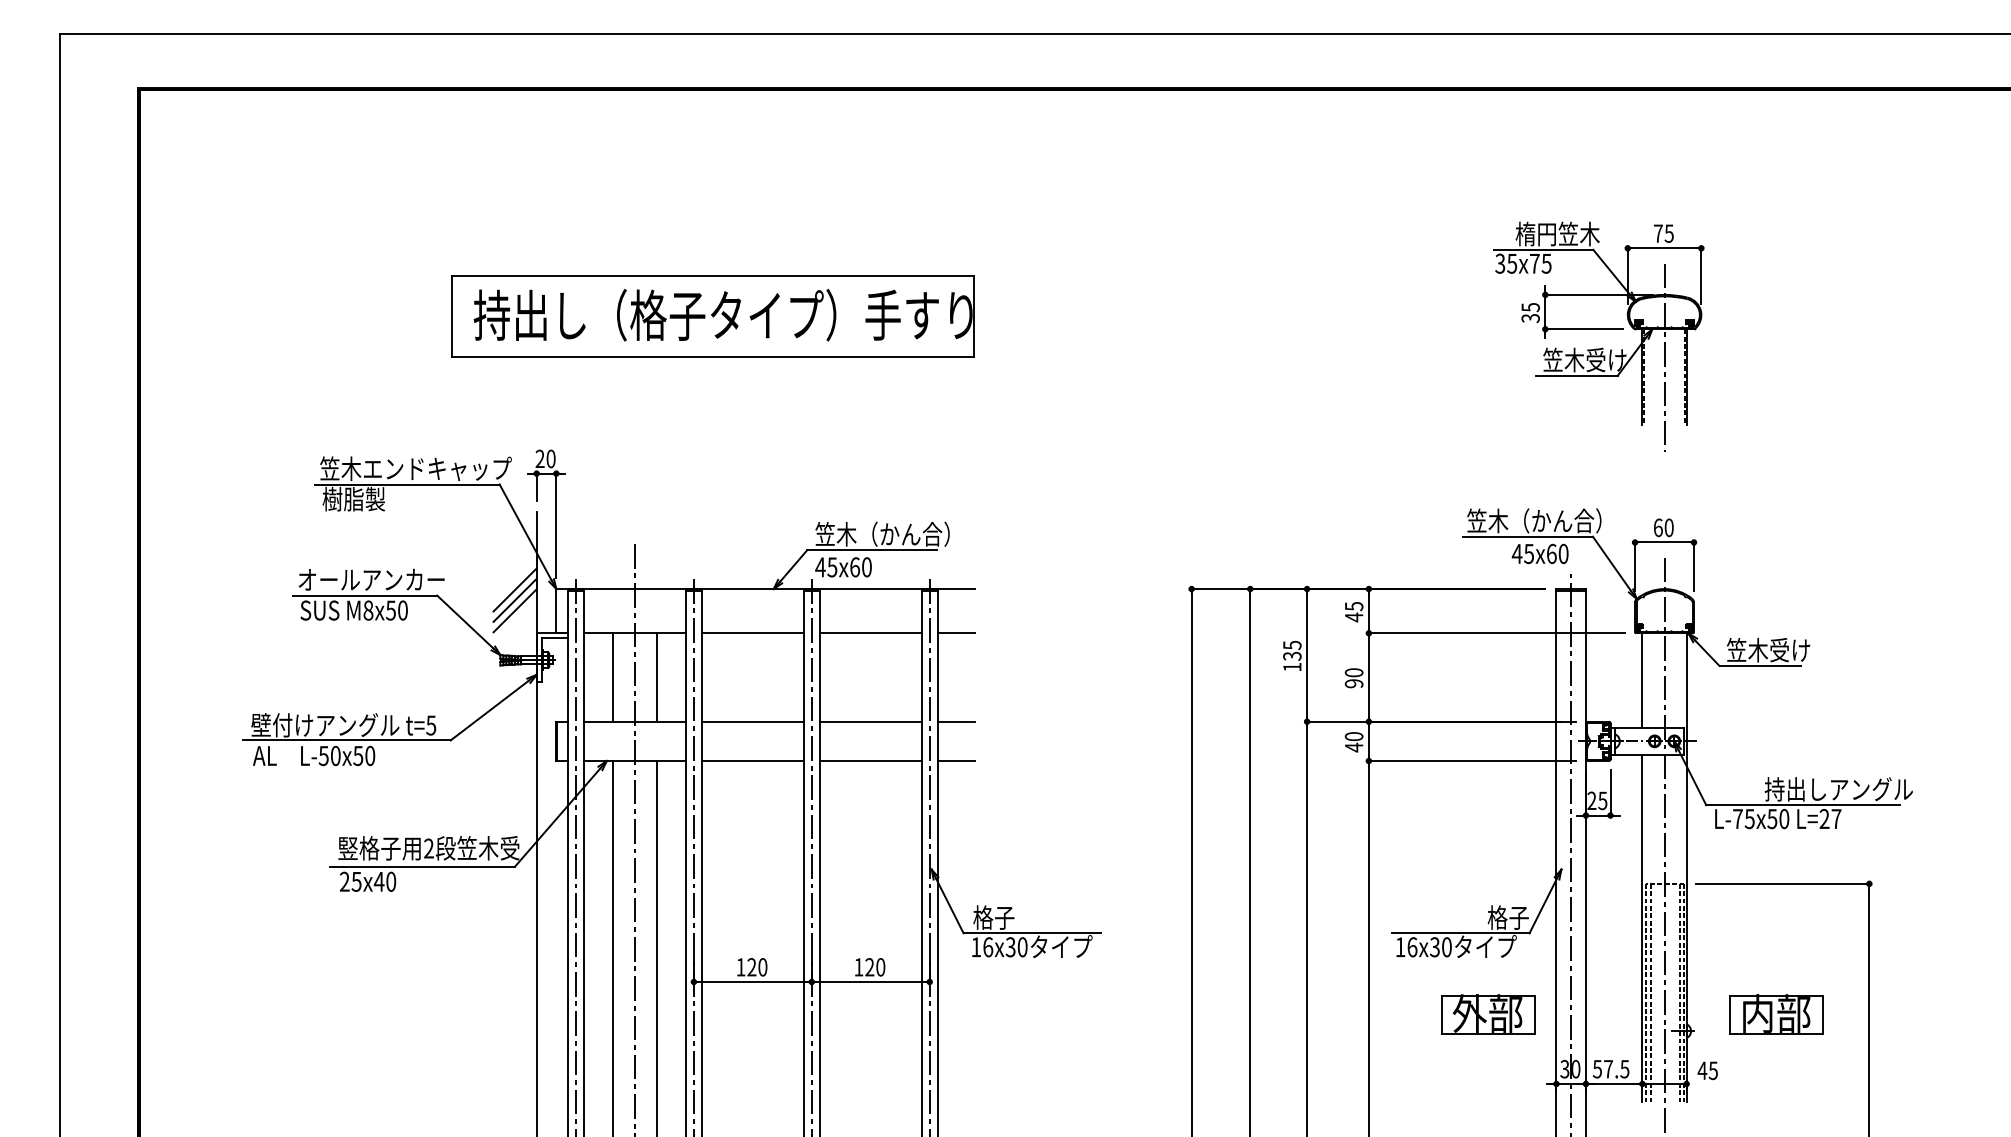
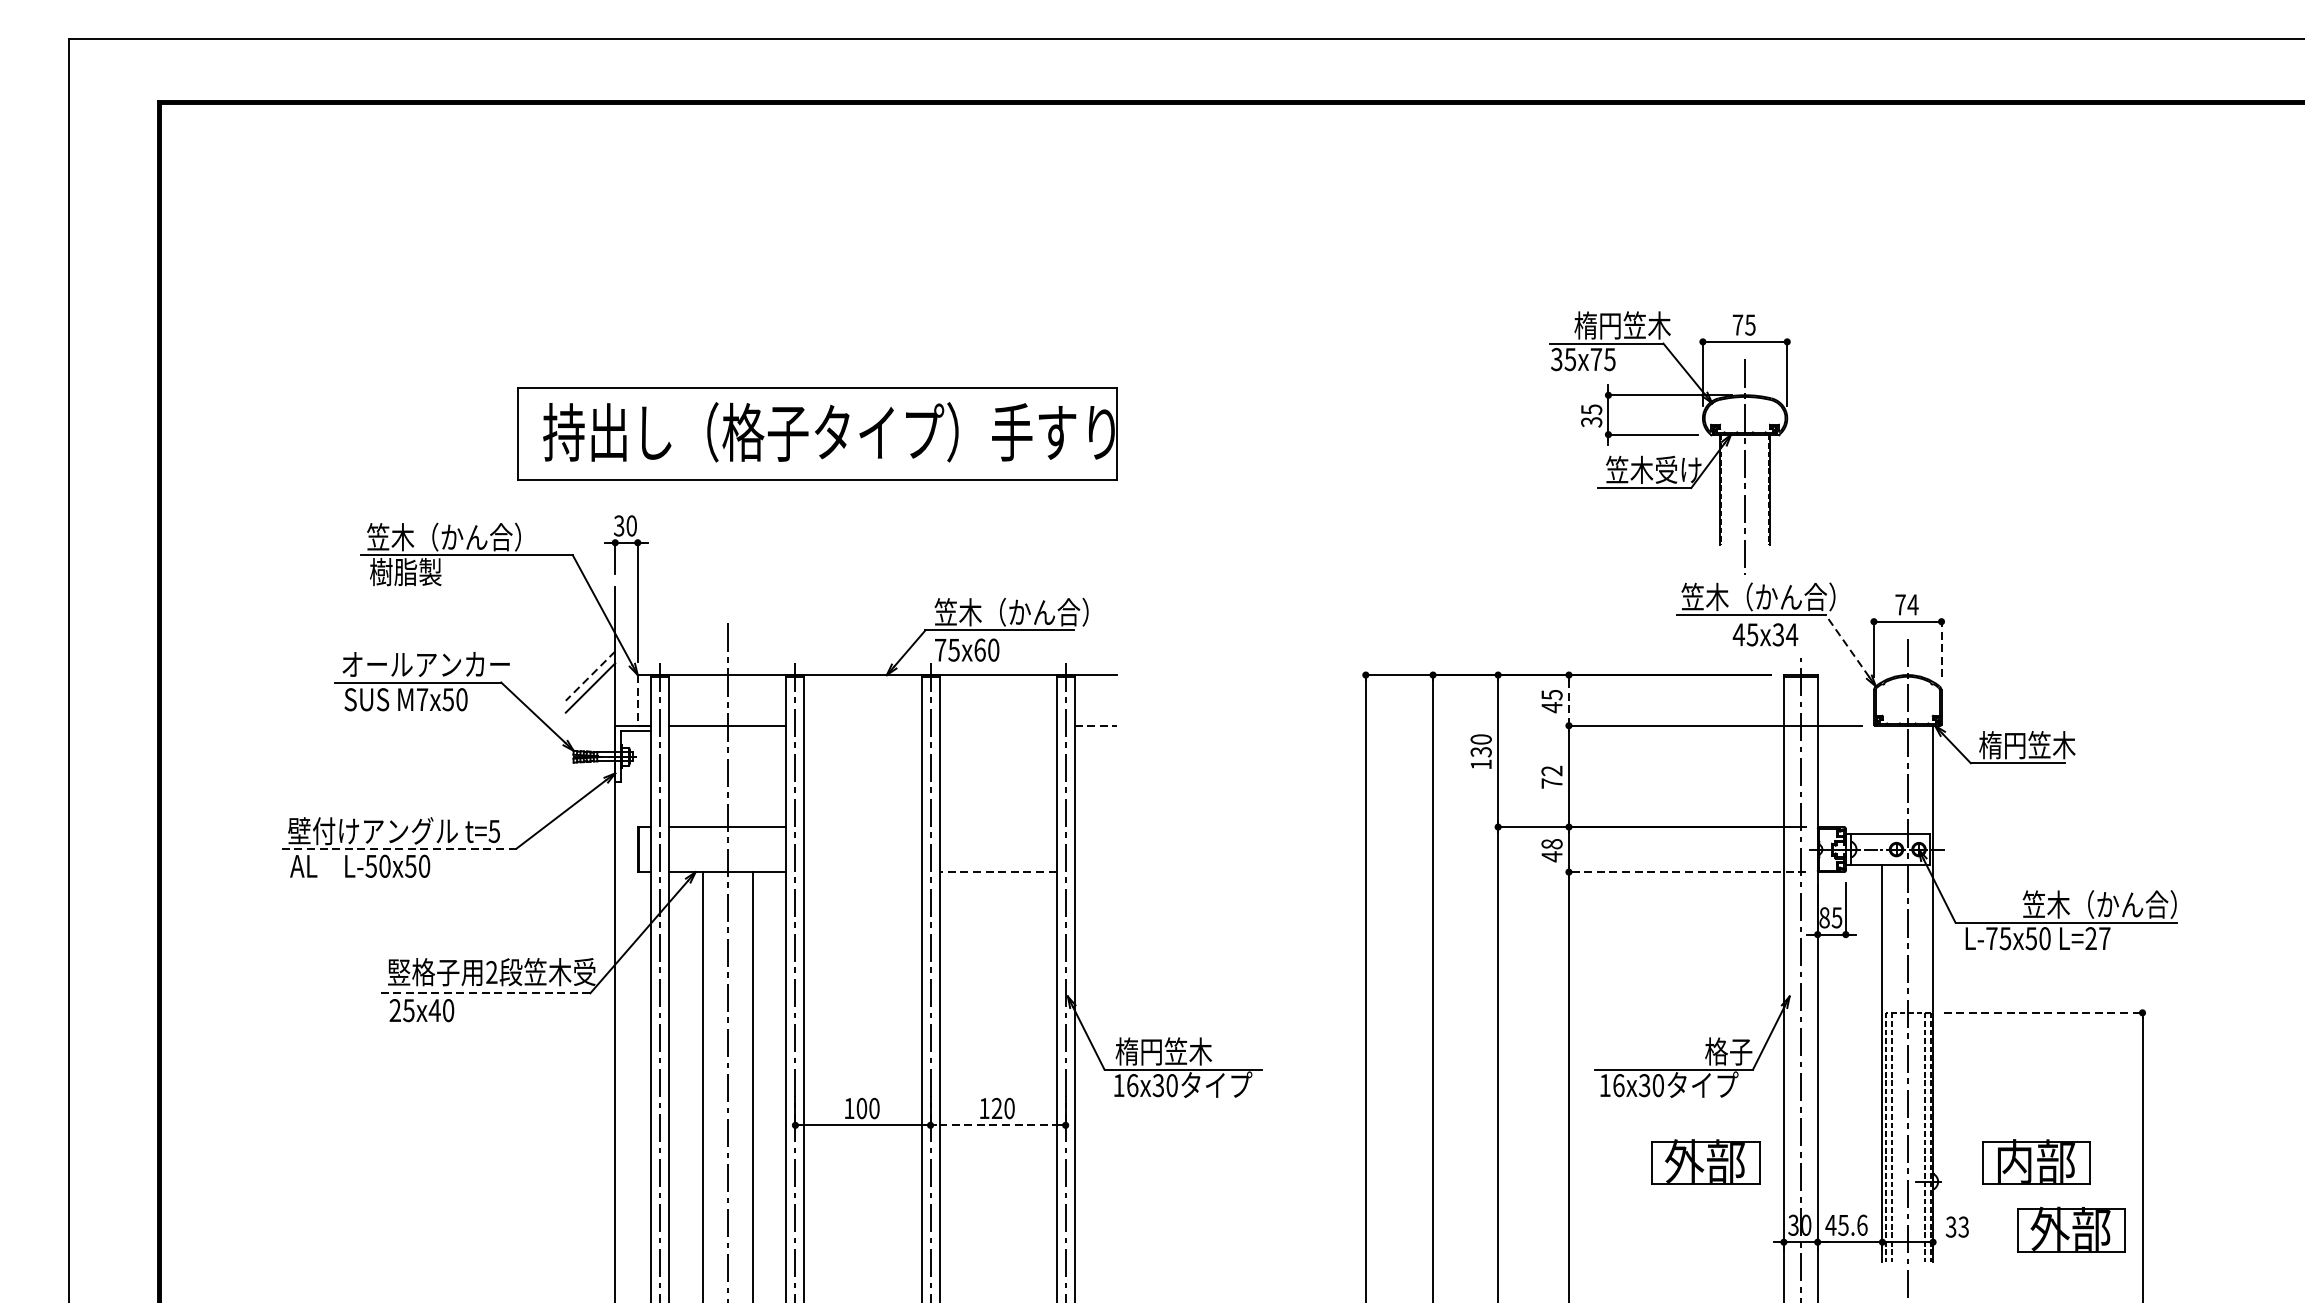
part: (712, 316) -> (816, 433), moved
part: (1598, 329) -> (1669, 434), moved
text: (539, 459) -> (618, 526), 20 -> 30
text: (437, 468) -> (501, 536), 笠木エンドキャップ -> 笠木（かん合）
text: (1663, 527) -> (1906, 604), 60 -> 74
text: (1557, 553) -> (1785, 634), 45x60 -> 45x34
line: (1611, 563) -> (1846, 645), solid -> dashed
line: (1694, 566) -> (1942, 649), solid -> dashed
text: (820, 567) -> (940, 650), 45x60 -> 75x60
line: (514, 590) -> (589, 676), solid -> dashed
text: (368, 610) -> (422, 699), M8x50 -> M7x50
line: (514, 610) -> (589, 699), removed
line: (556, 611) -> (637, 700), solid -> dashed
line: (1368, 611) -> (1568, 700), solid -> dashed
line: (752, 633) -> (862, 725), removed
line: (870, 633) -> (997, 725), removed
line: (956, 633) -> (1096, 725), solid -> dashed
text: (1292, 644) -> (1481, 738), 135 -> 130
text: (1768, 649) -> (2026, 744), 笠木受け -> 楕円笠木
line: (612, 677) -> (702, 776), removed
line: (657, 677) -> (753, 776), removed
text: (1353, 678) -> (1551, 777), 90 -> 72
line: (1642, 680) -> (1882, 779), removed
line: (752, 721) -> (862, 826), removed
line: (870, 721) -> (997, 826), removed
line: (955, 721) -> (1095, 826), removed
text: (1353, 736) -> (1551, 844), 40 -> 48
line: (346, 740) -> (397, 848), solid -> dashed
line: (752, 761) -> (862, 872), removed
line: (870, 761) -> (997, 872), solid -> dashed
line: (955, 761) -> (1095, 872), removed
line: (1472, 761) -> (1687, 872), solid -> dashed
text: (1838, 788) -> (2107, 903), 持出しアングル -> 笠木（かん合）
text: (1591, 800) -> (1824, 917), 25 -> 85
line: (422, 866) -> (484, 993), solid -> dashed
line: (1782, 883) -> (2042, 1012), solid -> dashed
text: (1017, 917) -> (1166, 1051), 格子 -> 楕円笠木
text: (751, 967) -> (861, 1108), 120 -> 100
line: (870, 981) -> (997, 1124), solid -> dashed
text: (1610, 1069) -> (1845, 1225), 57.5 -> 45.6
text: (1707, 1070) -> (1956, 1226), 45 -> 33
part: (1807, 1073) -> (2071, 1230), added

